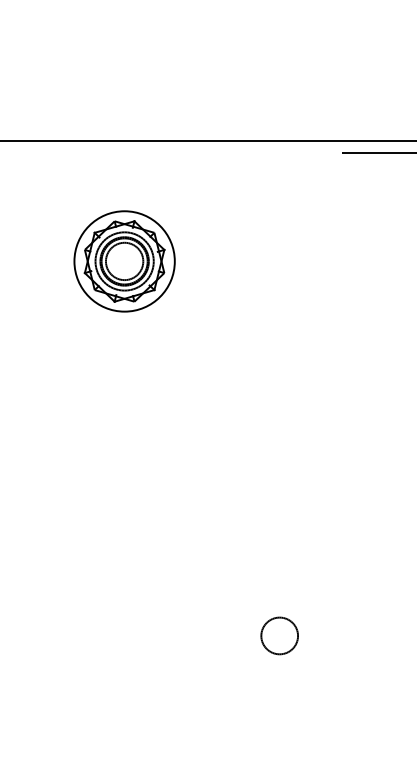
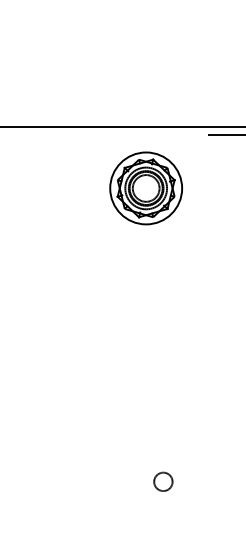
part: (124, 261) -> (146, 188), moved
circle: (279, 635) -> (163, 481), size x0.7

